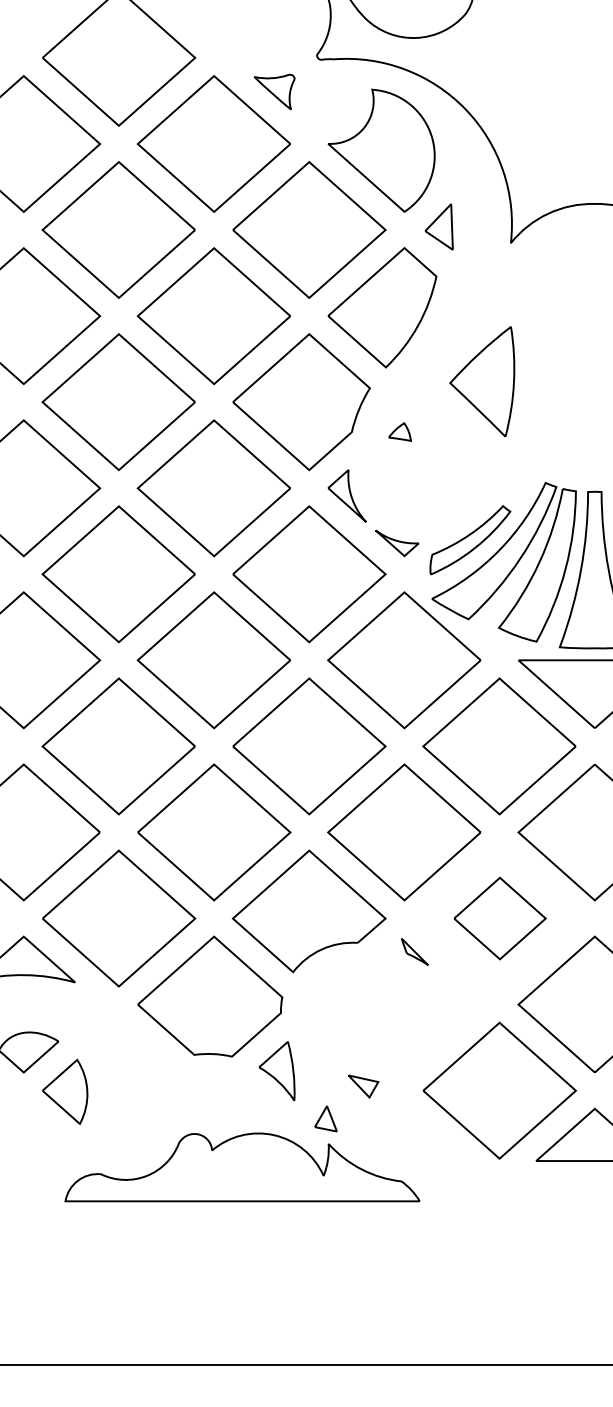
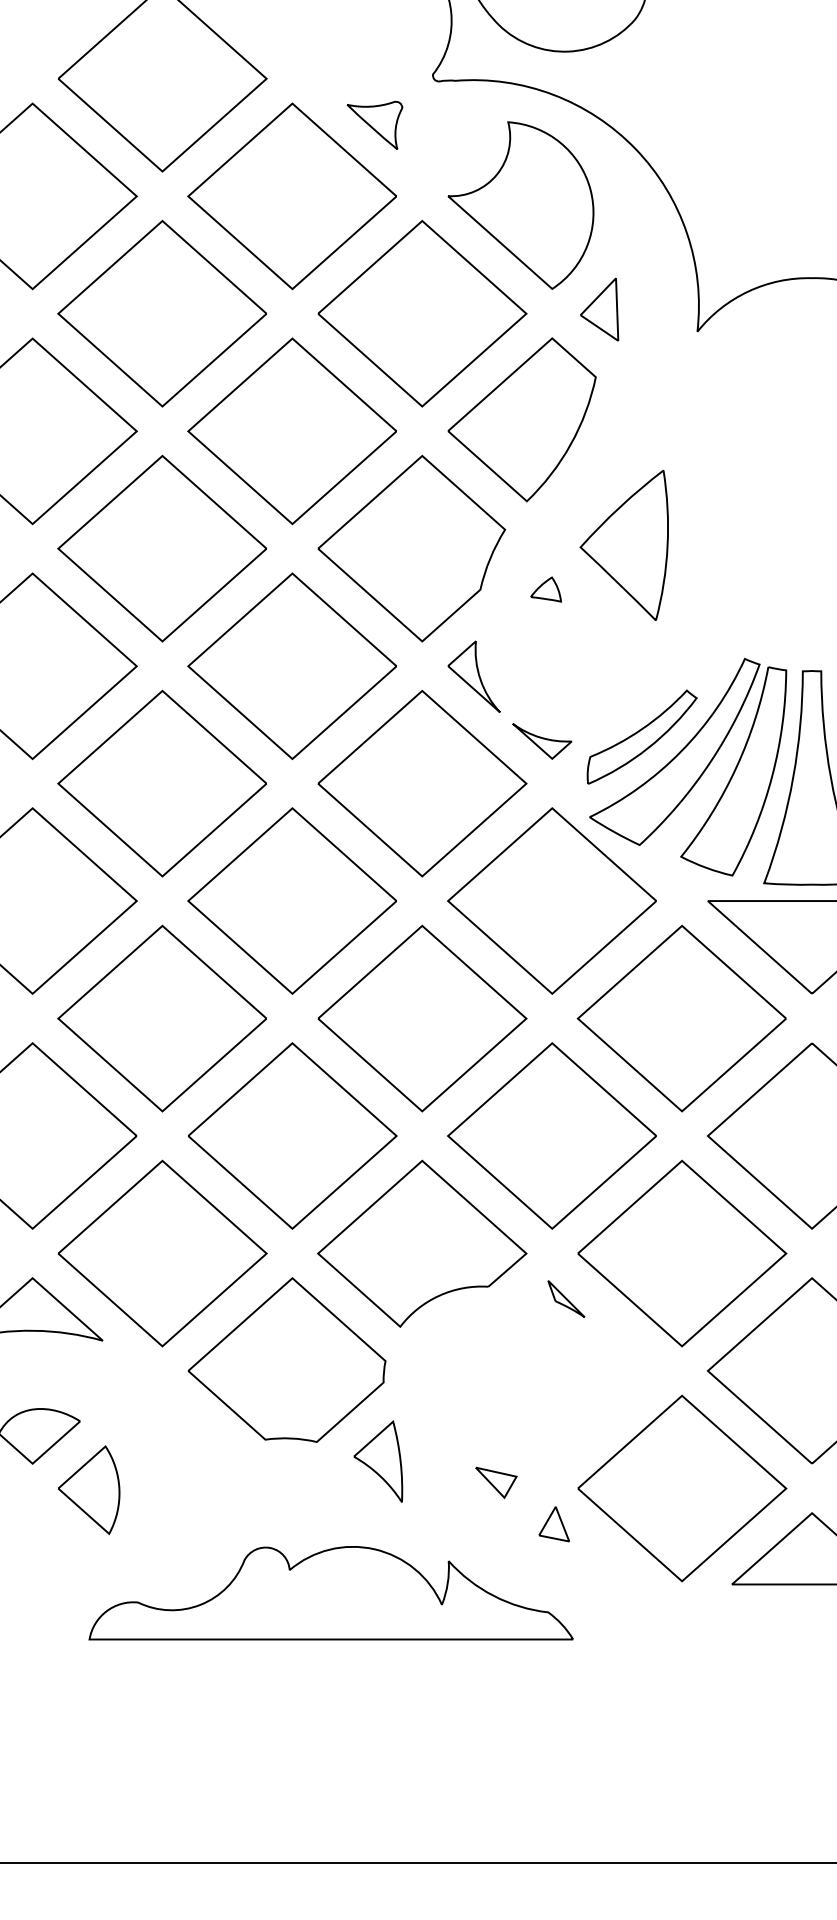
part: (482, 381) -> (624, 545), moved
part: (500, 918) -> (683, 1253), size x1.67
part: (325, 1118) -> (553, 1523), moved

